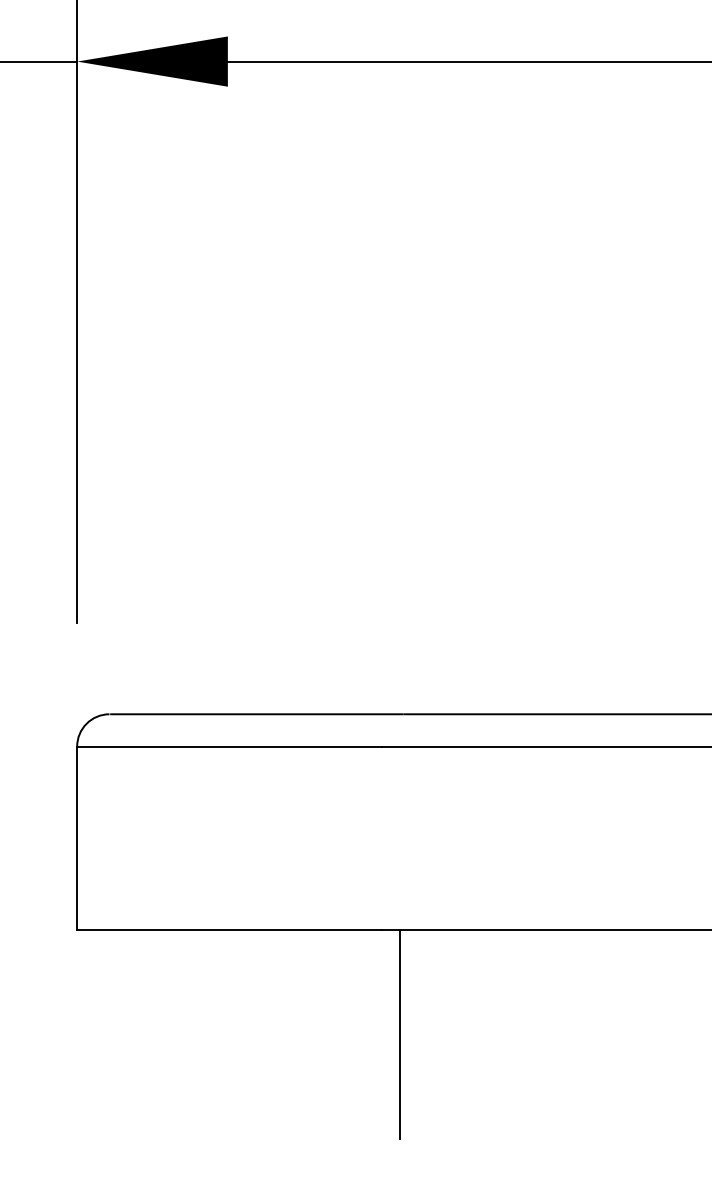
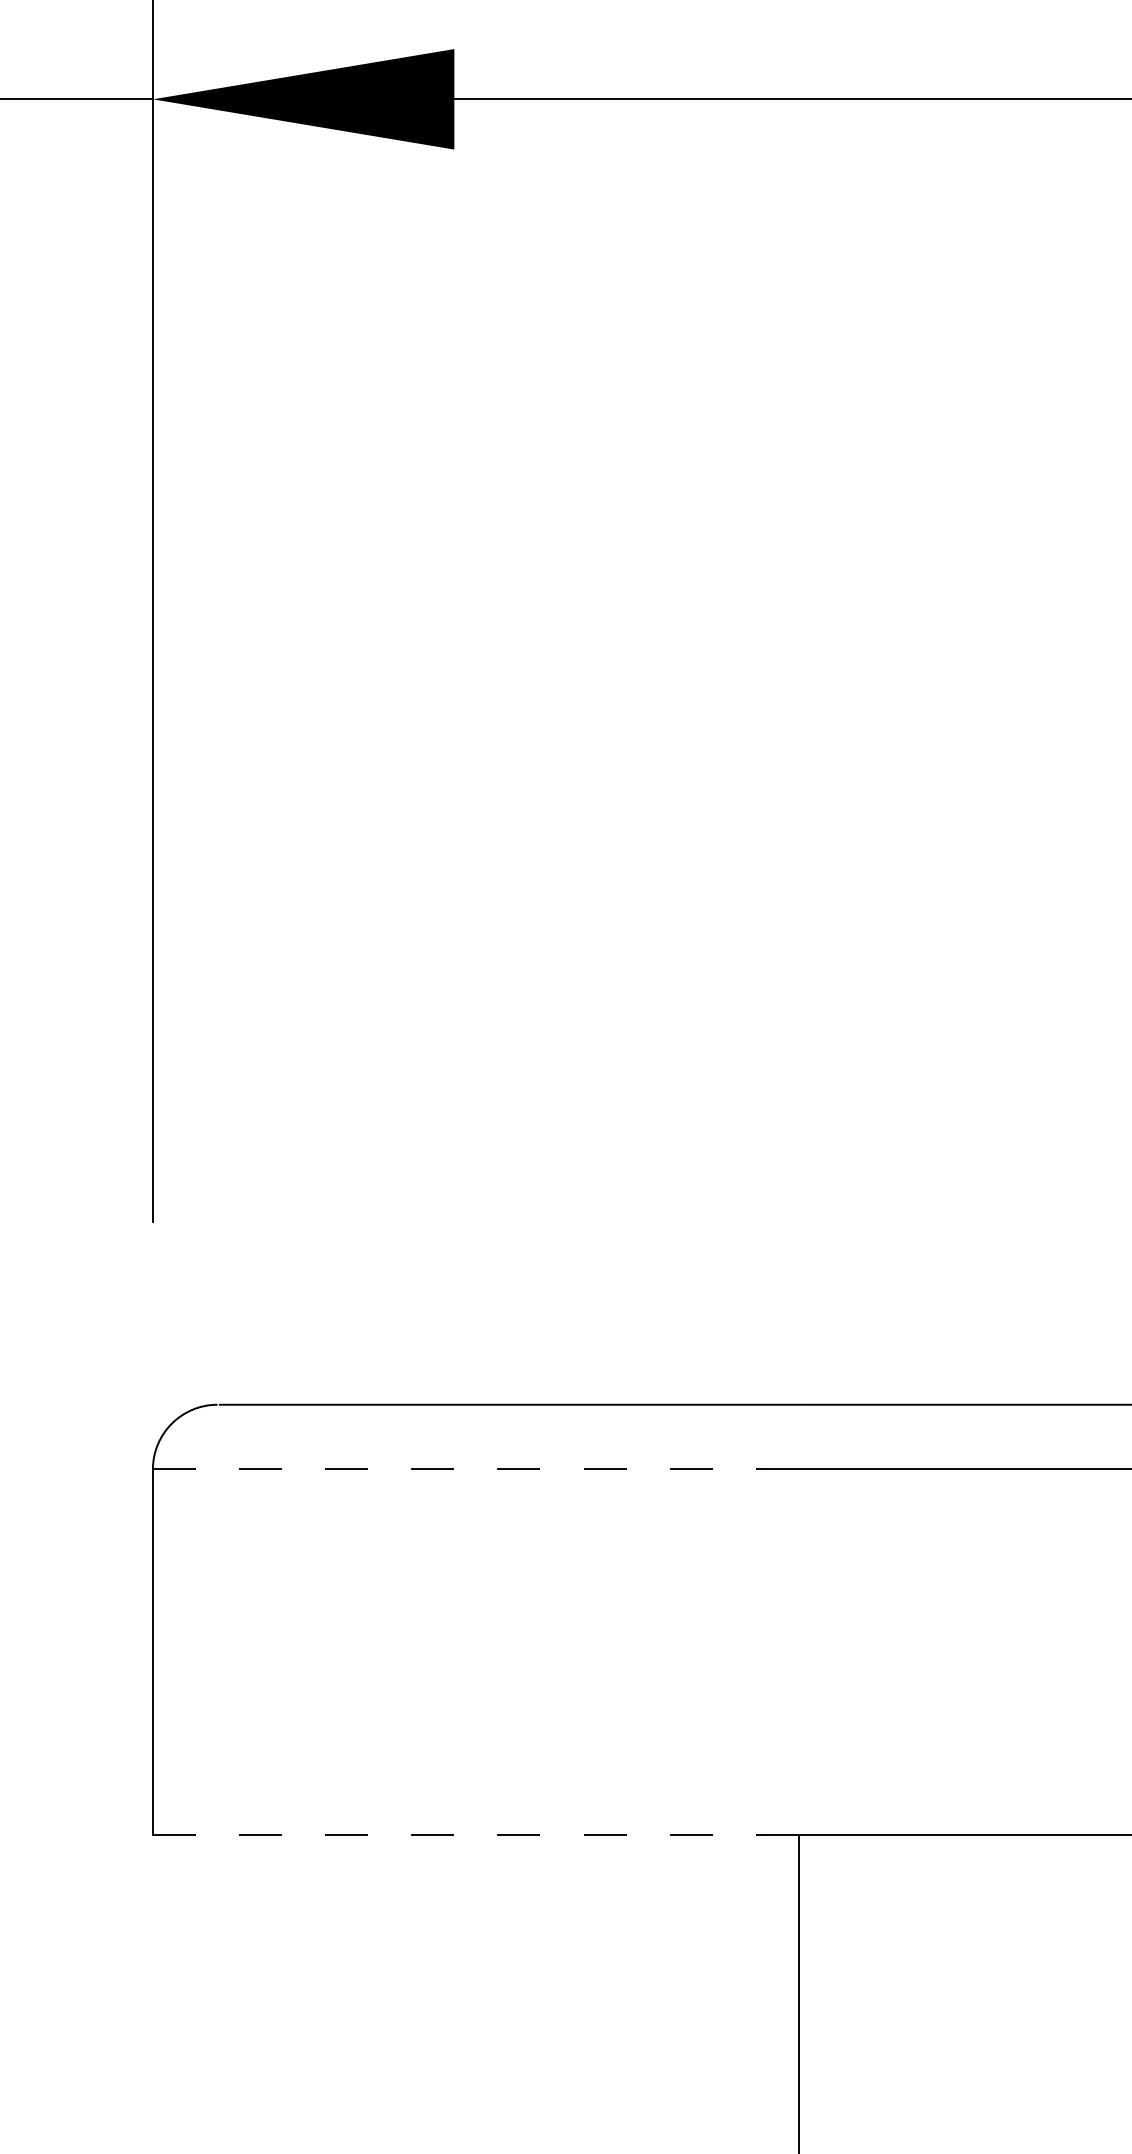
line: (229, 746) -> (457, 1469), solid -> dashed
line: (229, 929) -> (457, 1835), solid -> dashed

